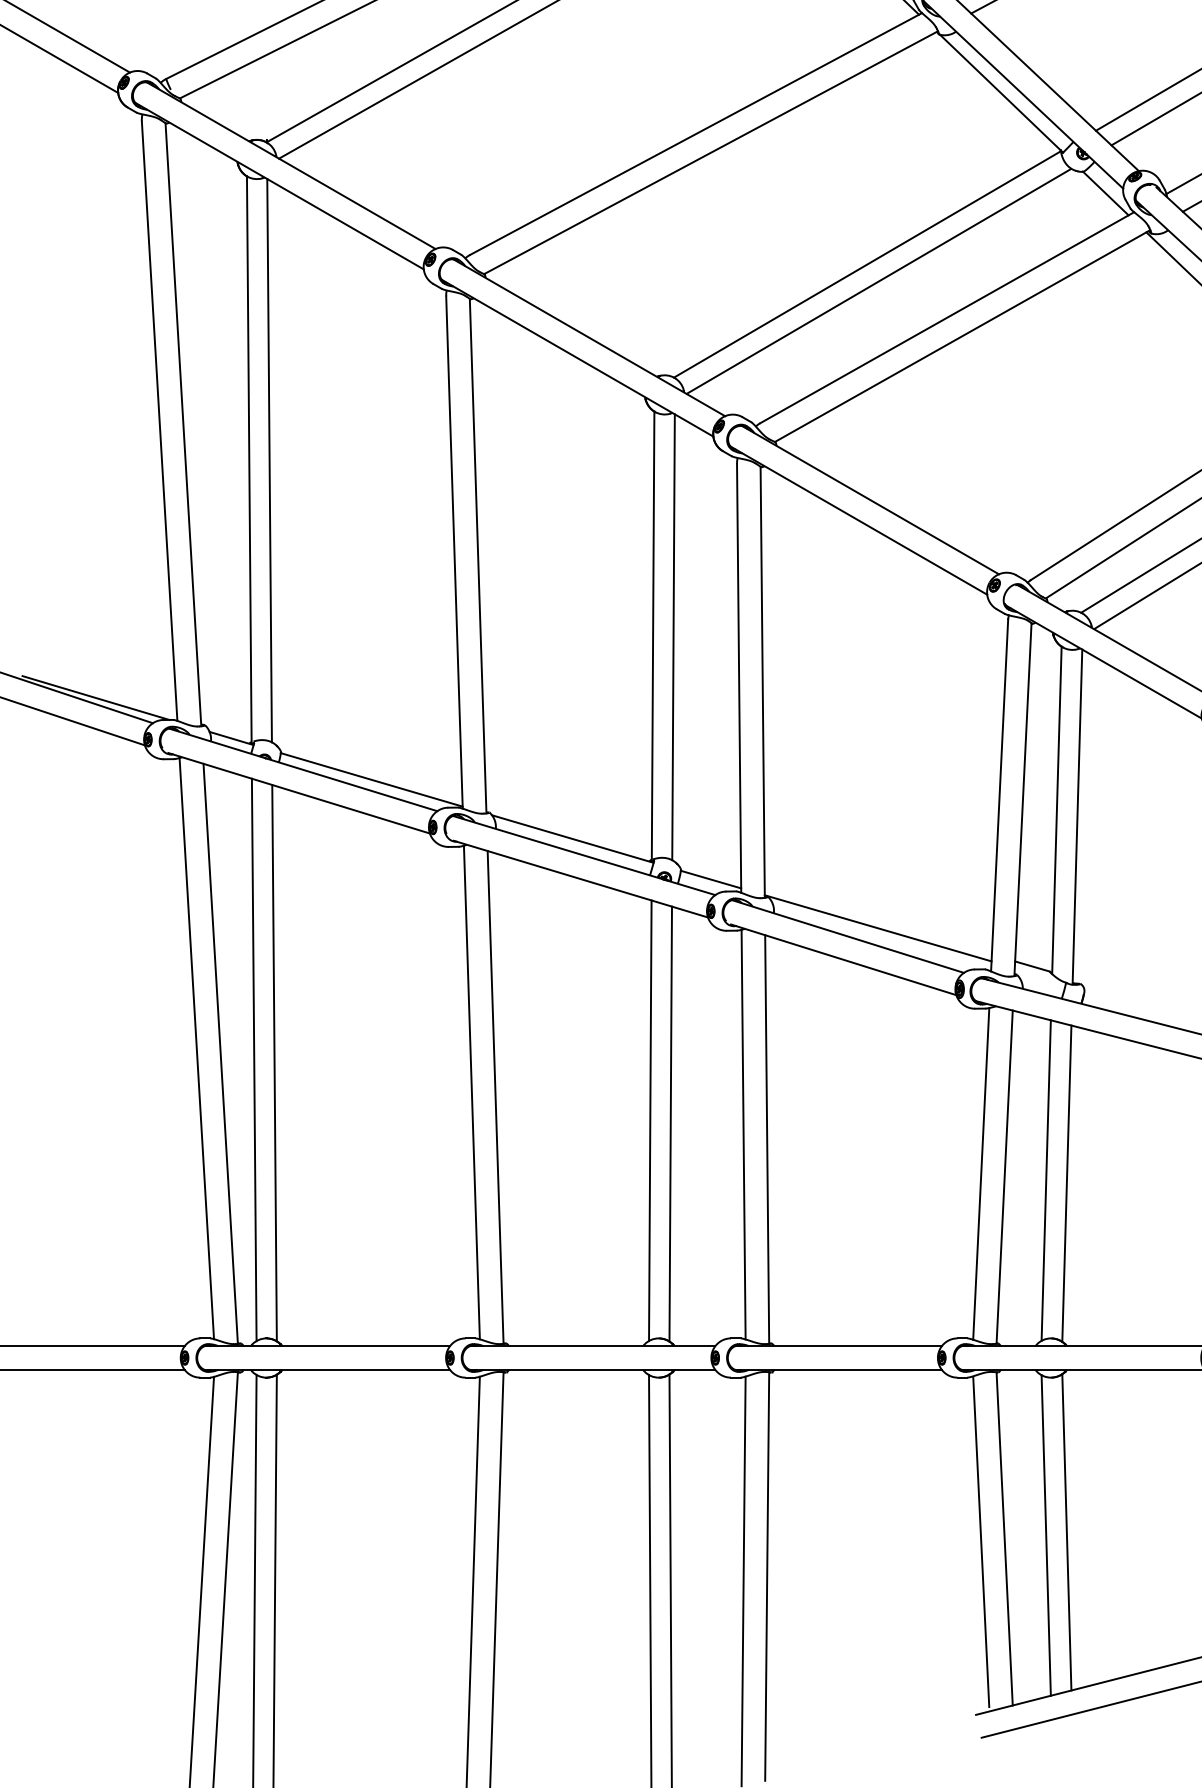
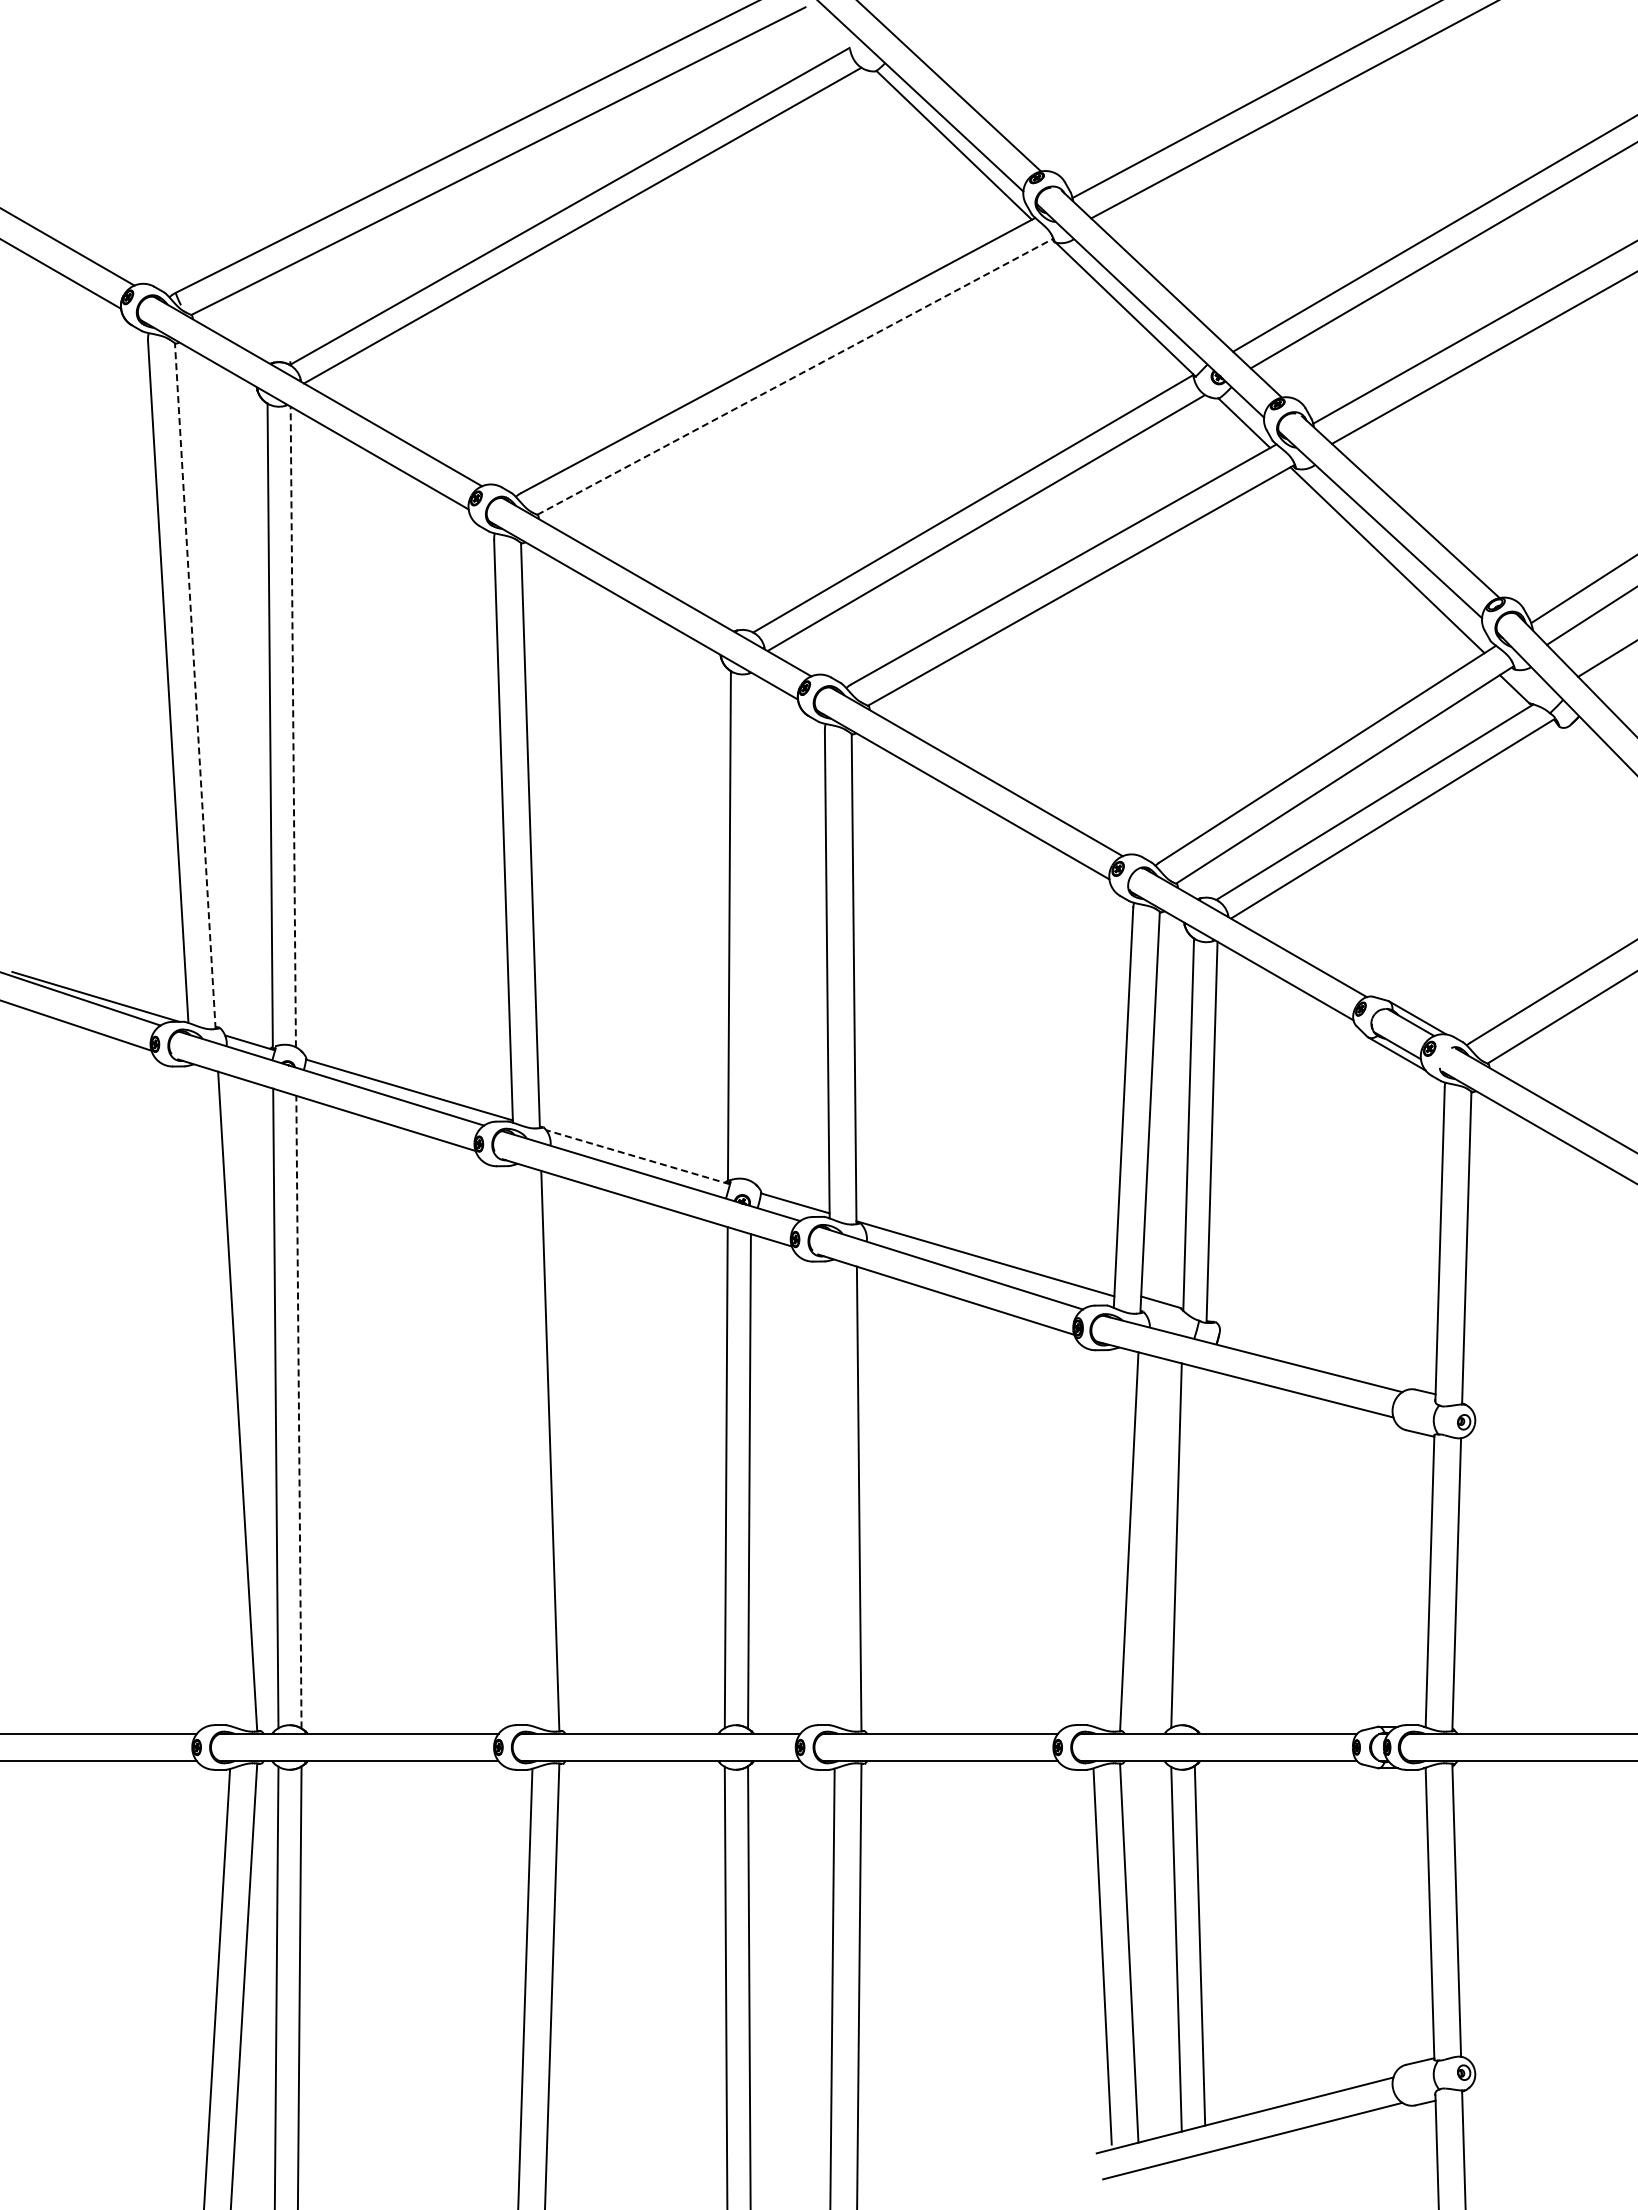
line: (711, 152) -> (795, 376), solid -> dashed
line: (183, 424) -> (195, 685), solid -> dashed
line: (269, 460) -> (293, 726), solid -> dashed
line: (673, 636) -> (752, 927), removed
line: (573, 839) -> (638, 1157), solid -> dashed
line: (196, 1048) -> (210, 1395), removed
line: (274, 1062) -> (298, 1411), solid -> dashed
line: (472, 1092) -> (523, 1445), removed
line: (743, 1134) -> (832, 1493), removed
line: (981, 1173) -> (1102, 1537), removed
line: (1066, 1183) -> (1199, 1549), removed

